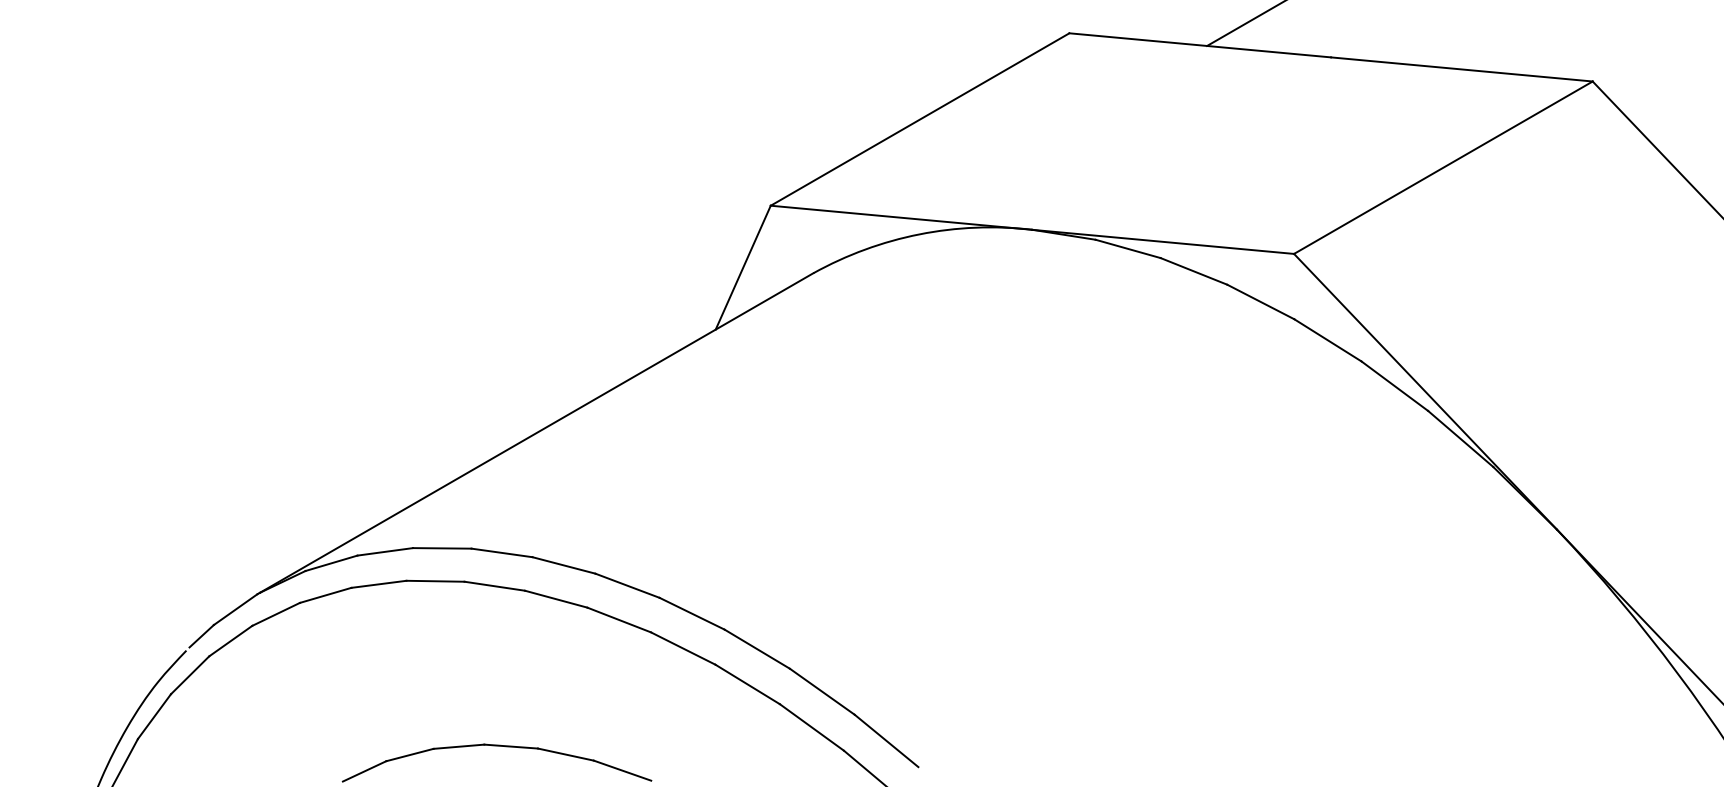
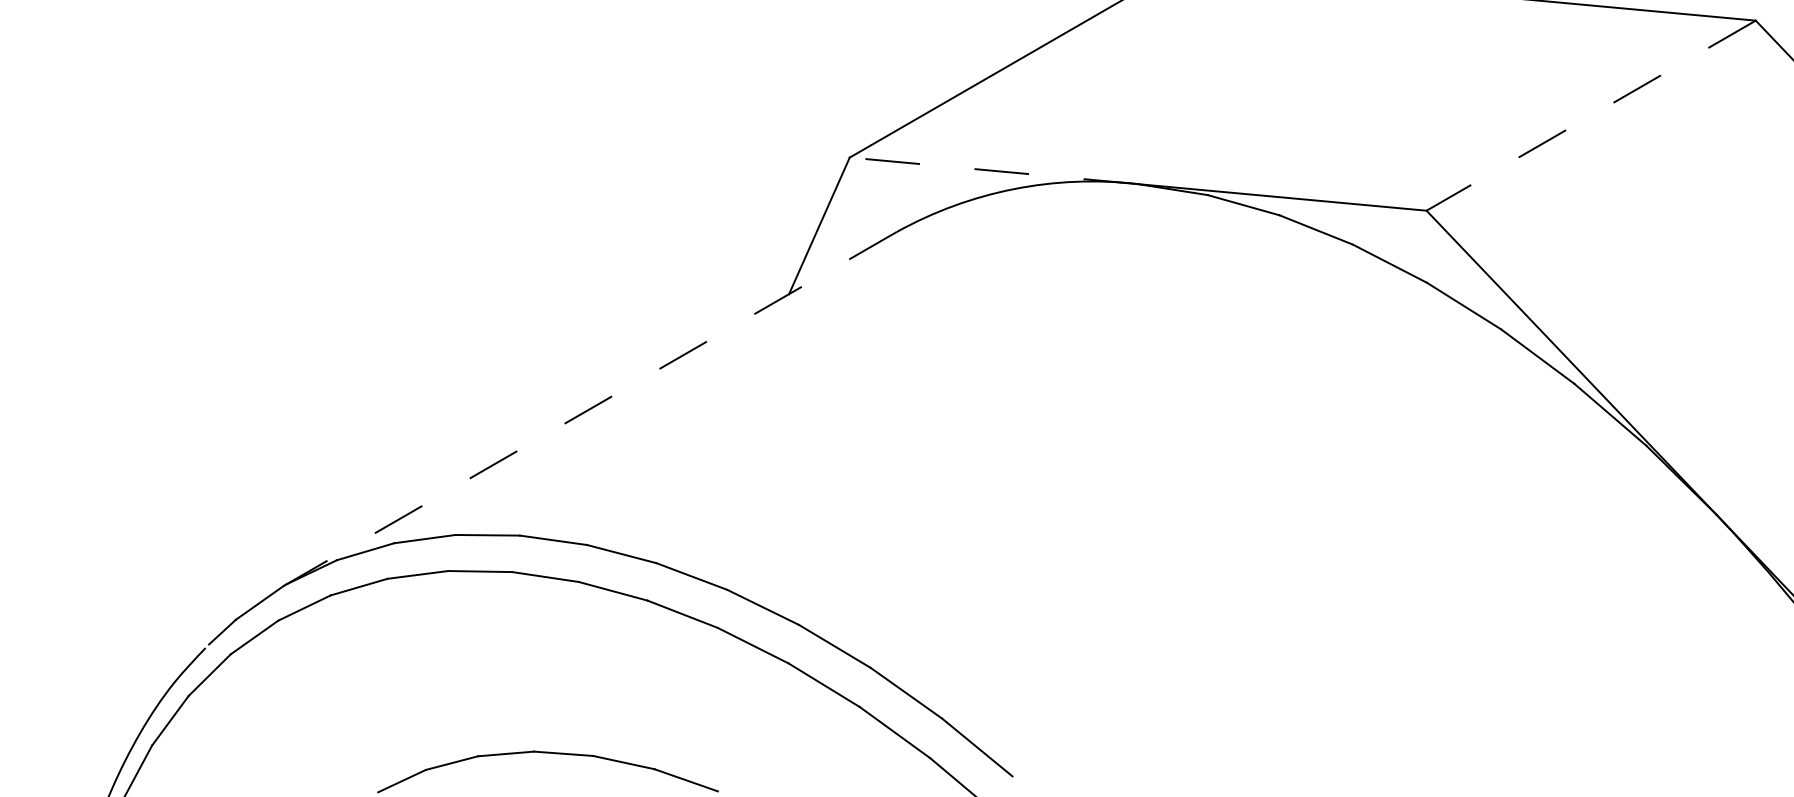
line: (1442, 167) -> (1590, 115), solid -> dashed
line: (901, 217) -> (993, 170), solid -> dashed
line: (536, 433) -> (591, 408), solid -> dashed

